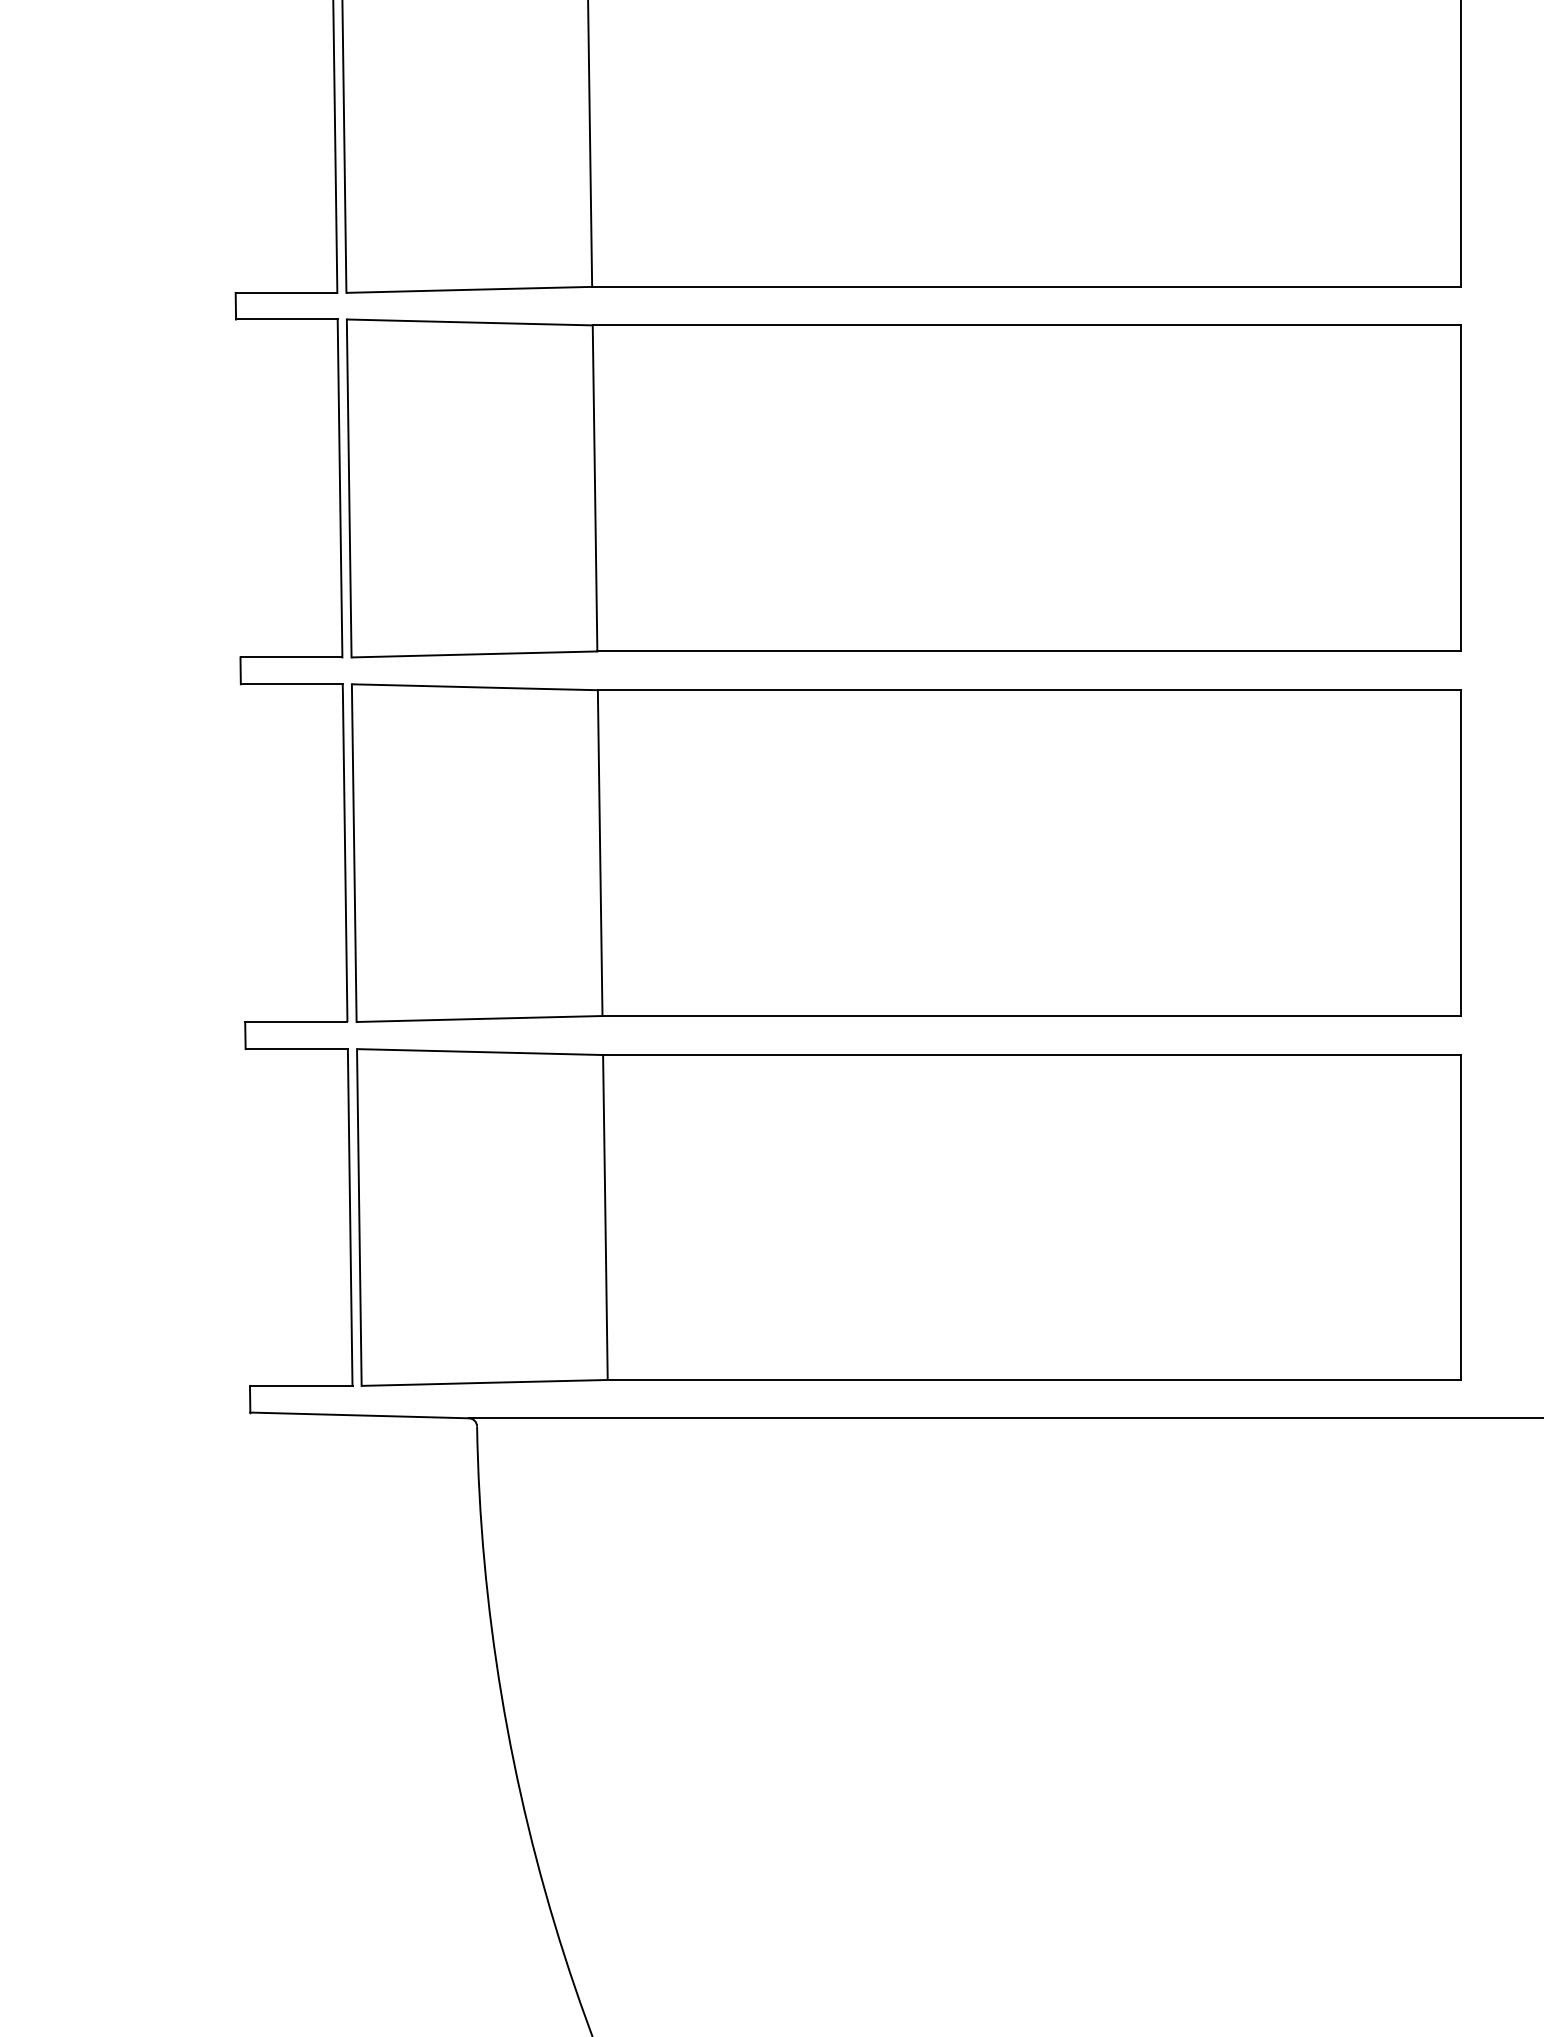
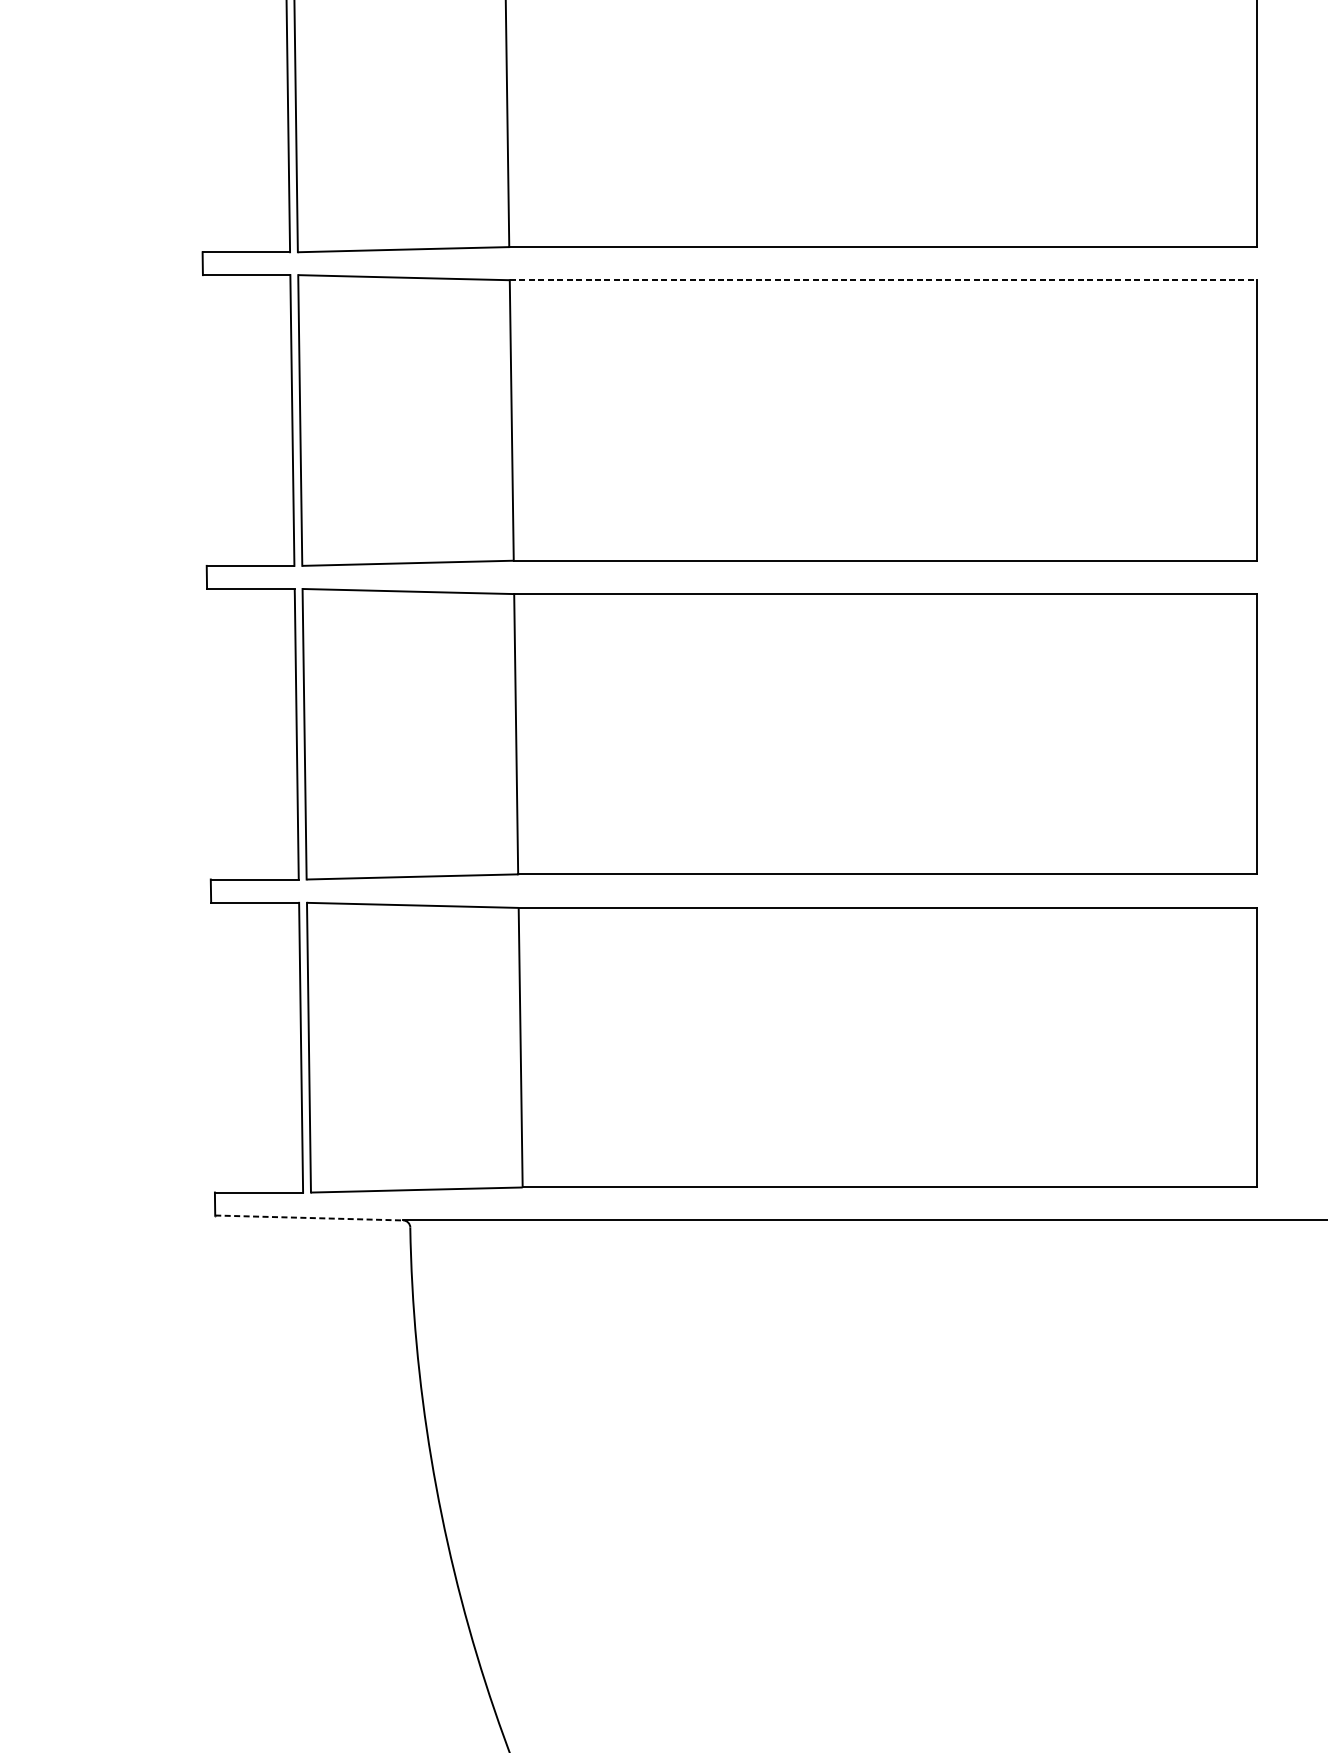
line: (1027, 325) -> (883, 280), solid -> dashed
line: (360, 1415) -> (309, 1218), solid -> dashed

